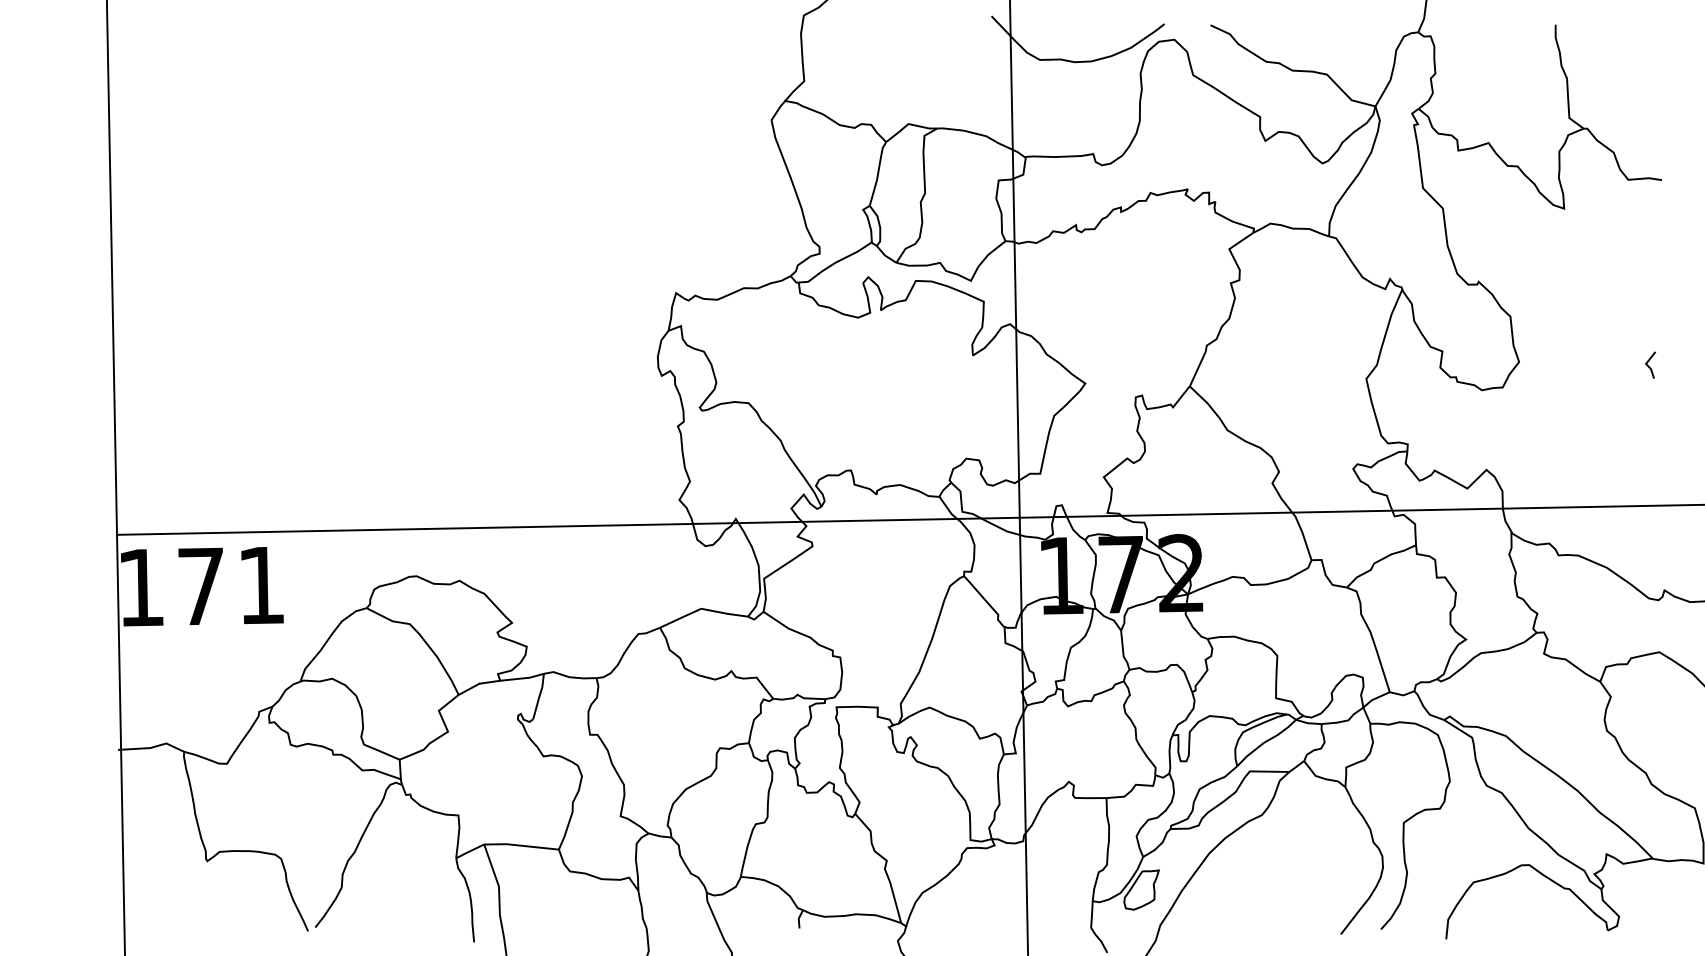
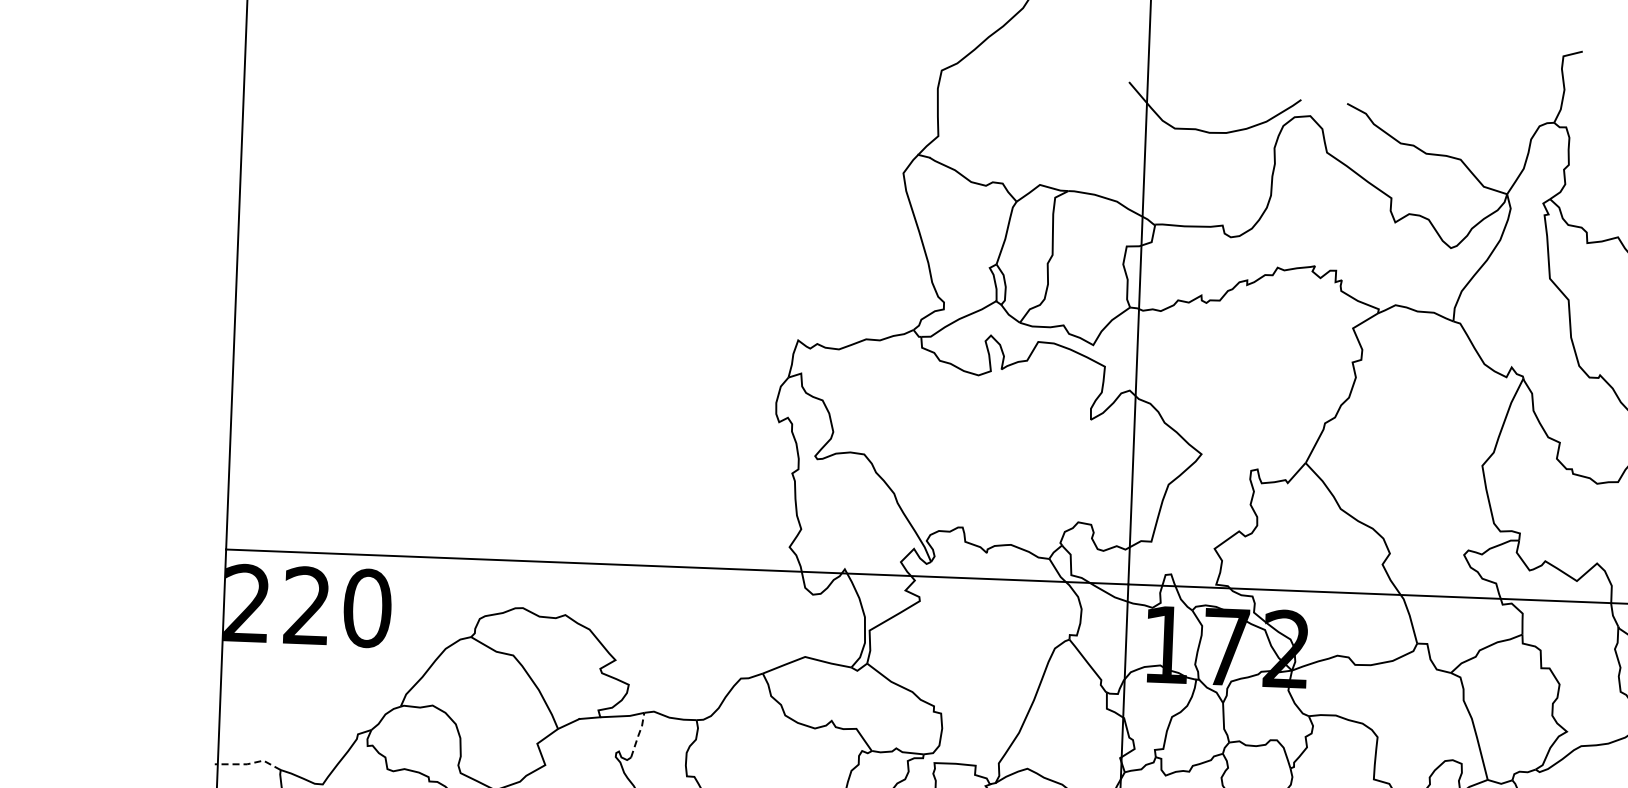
text: (201, 585) -> (307, 604), 171 -> 220
line: (539, 696) -> (638, 735), solid -> dashed
line: (152, 747) -> (249, 763), solid -> dashed

